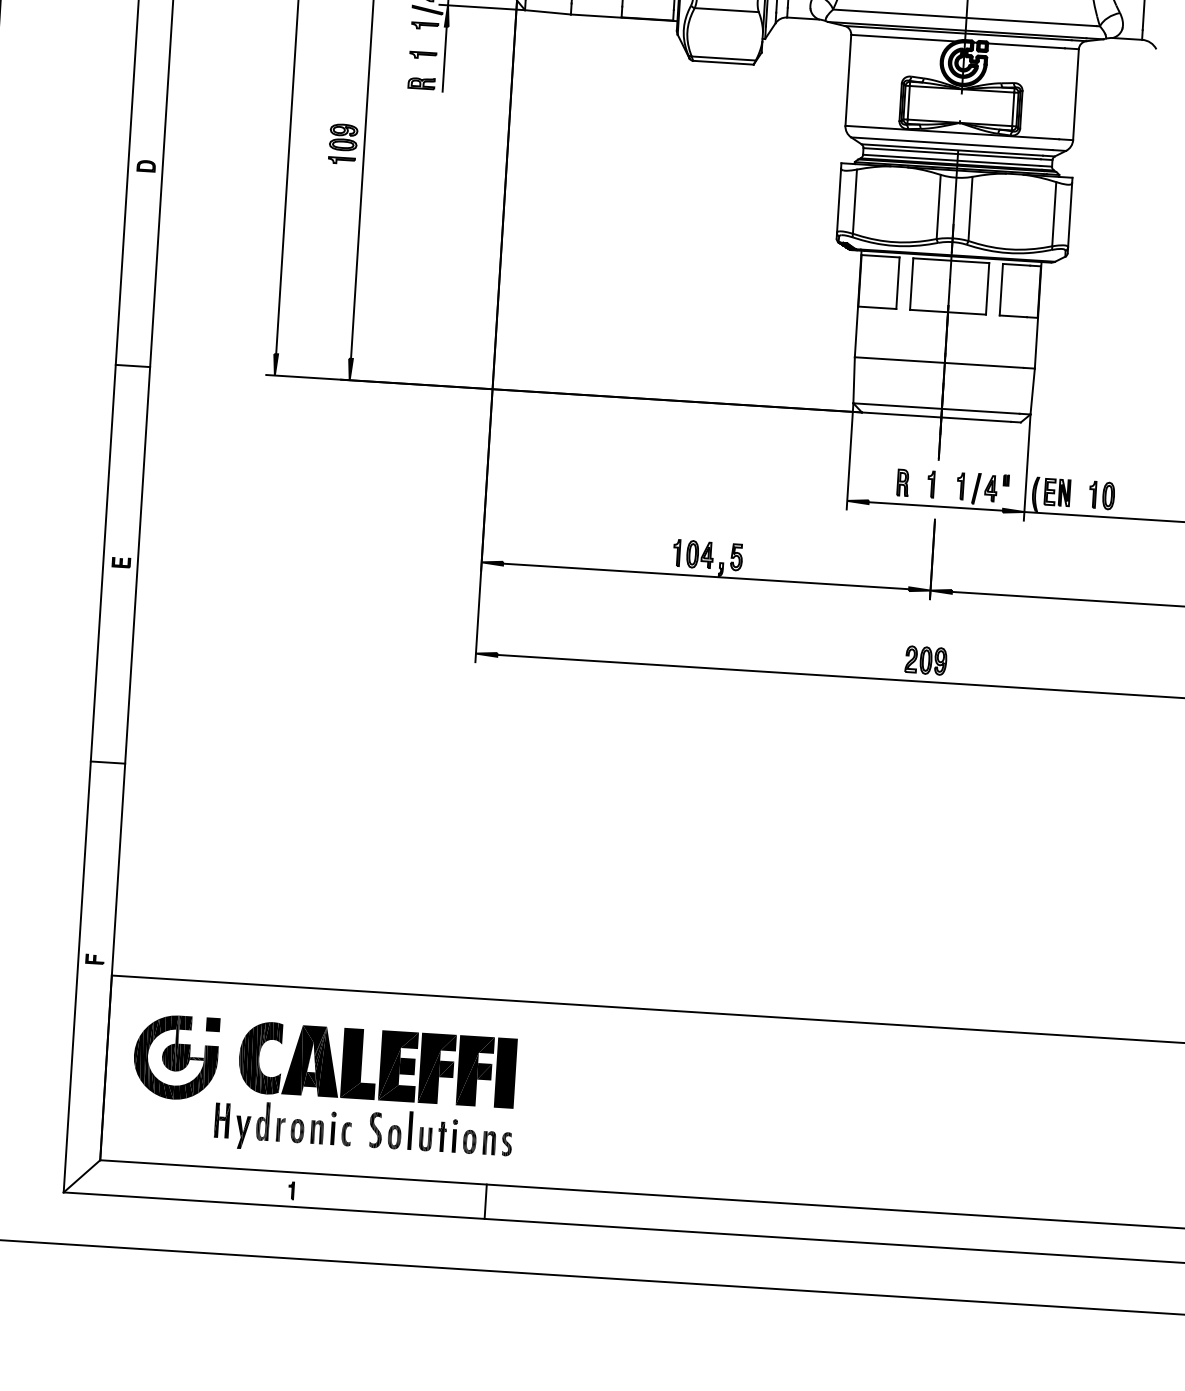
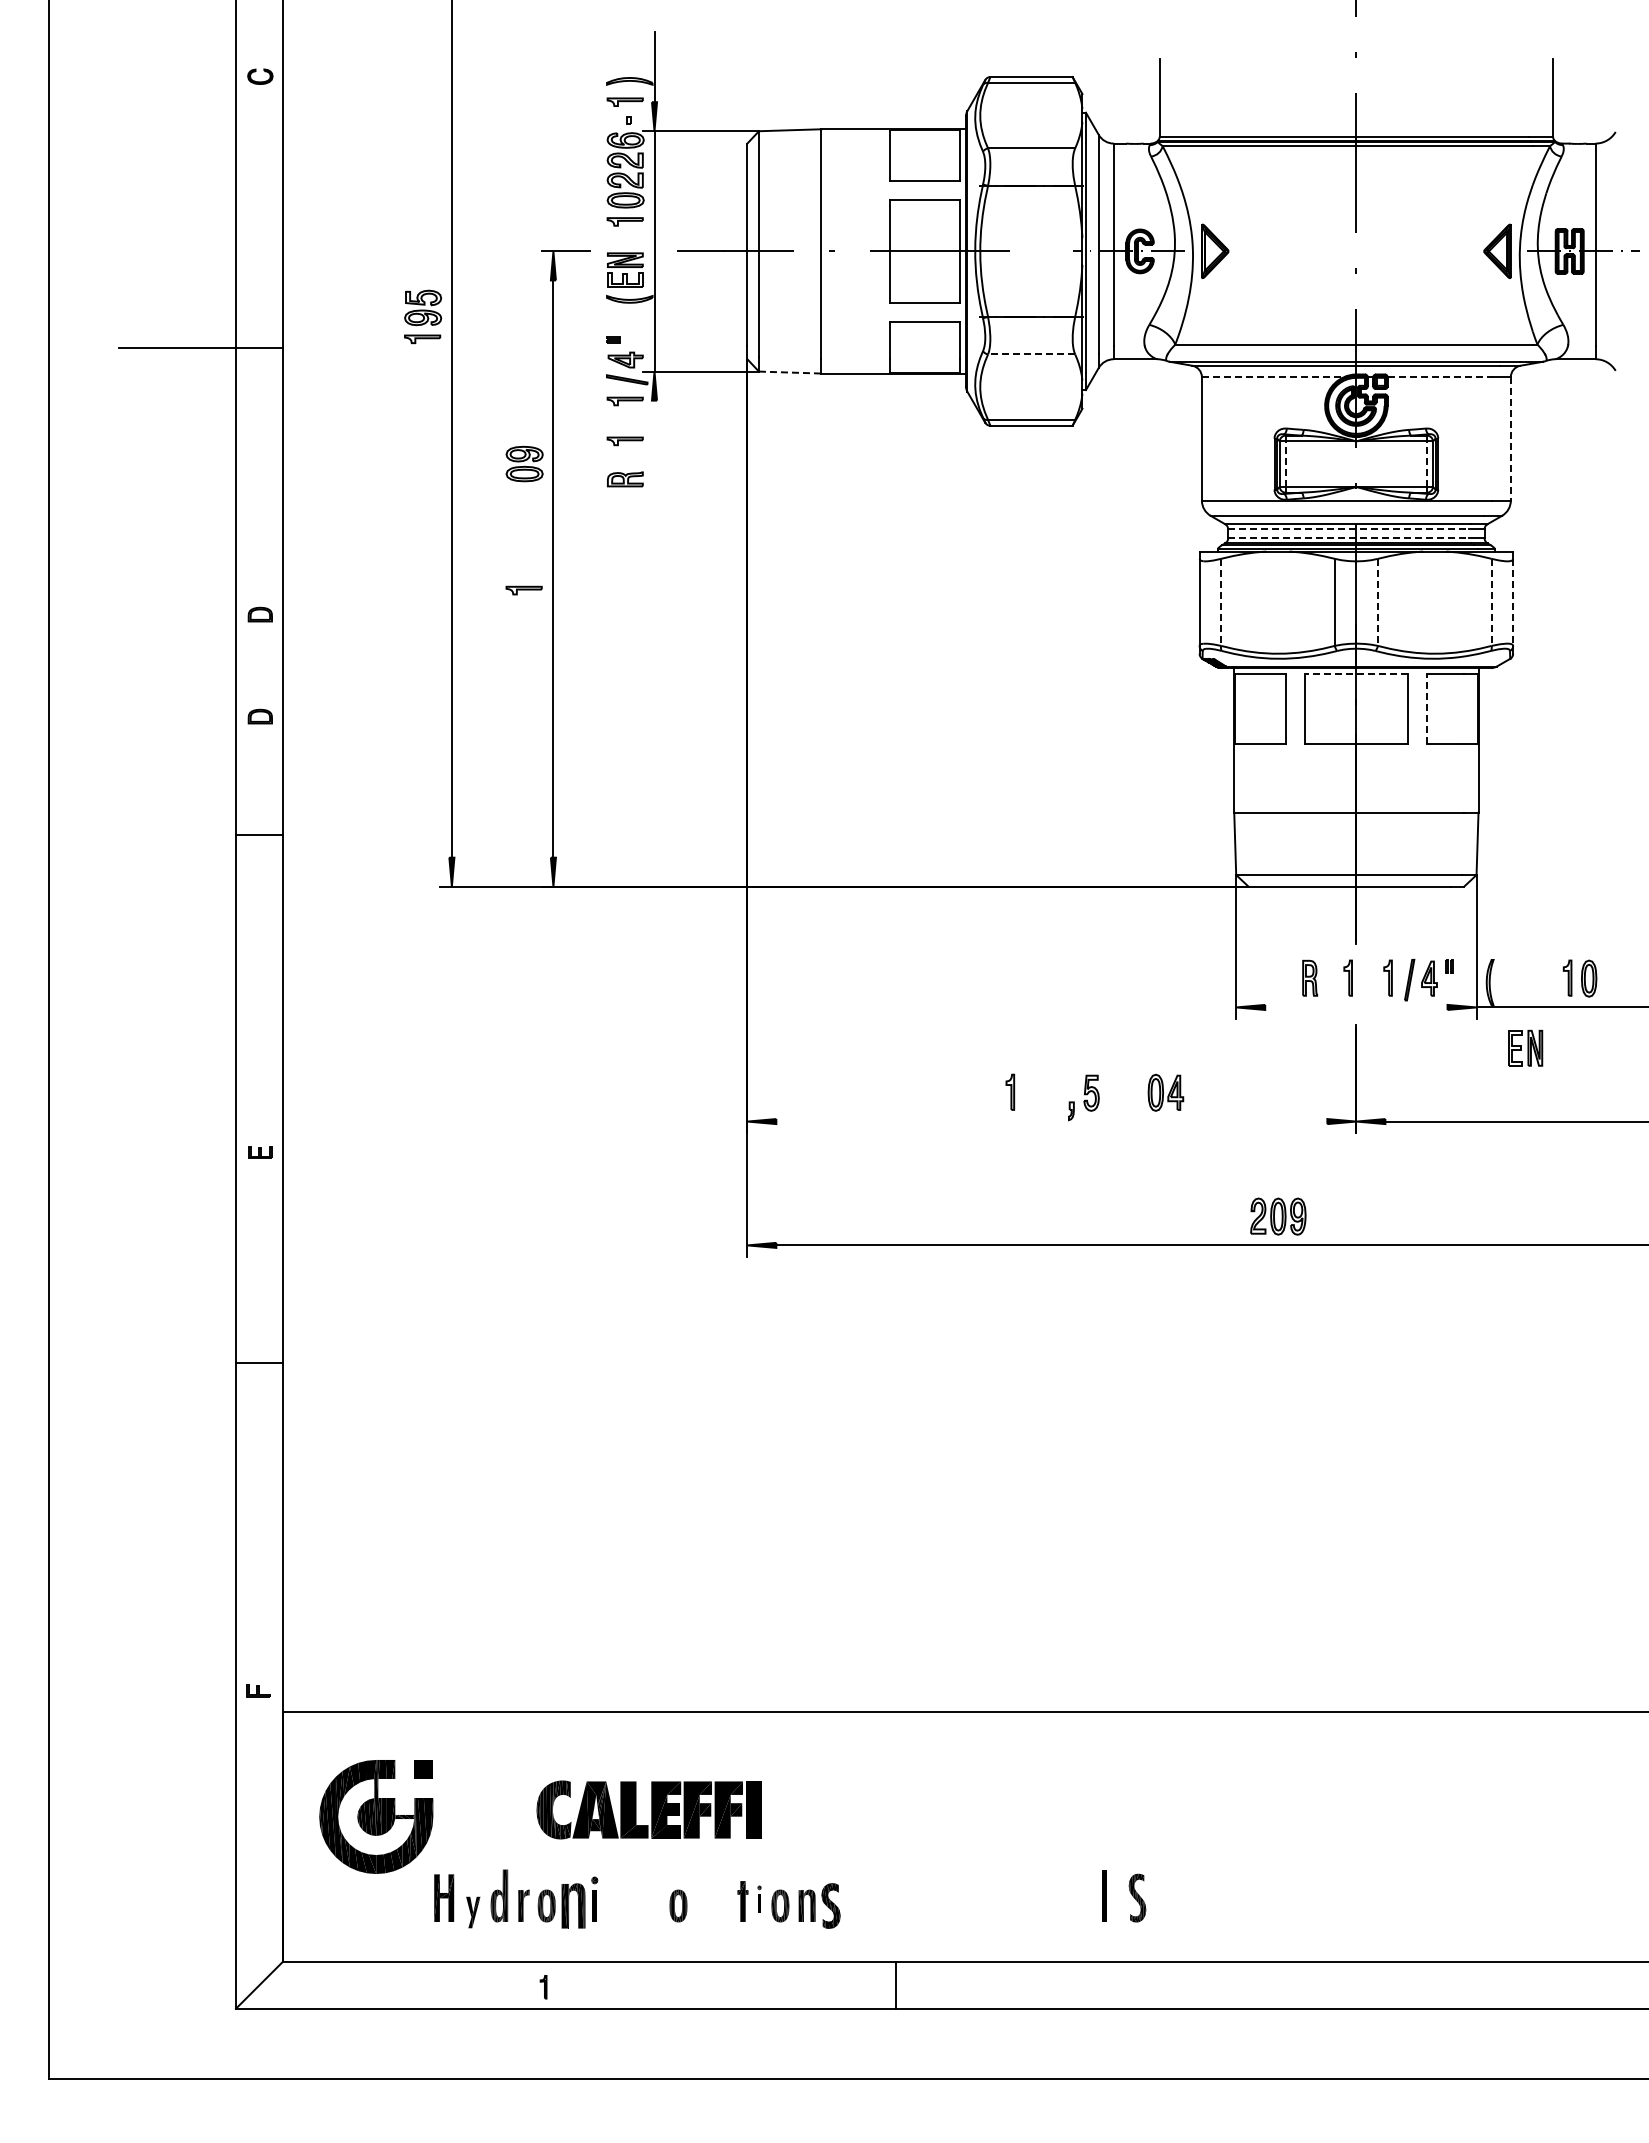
line: (726, 10) -> (1031, 354), solid -> dashed
line: (548, 12) -> (790, 372), solid -> dashed
line: (903, 38) -> (1272, 377), solid -> dashed
line: (1027, 46) -> (1440, 377), solid -> dashed
line: (444, 59) -> (654, 444), removed
line: (1075, 94) -> (1510, 438), solid -> dashed
line: (908, 103) -> (1285, 464), solid -> dashed
line: (1013, 109) -> (1427, 464), solid -> dashed
part: (343, 137) -> (524, 463), moved
line: (952, 153) -> (1349, 529), solid -> dashed
line: (952, 160) -> (1349, 538), solid -> dashed
line: (855, 201) -> (1221, 602), solid -> dashed
line: (970, 209) -> (1377, 602), solid -> dashed
line: (1054, 214) -> (1491, 602), solid -> dashed
line: (1070, 215) -> (1513, 602), solid -> dashed
part: (140, 241) -> (259, 716), added
line: (951, 260) -> (1356, 673), solid -> dashed
line: (1001, 289) -> (1426, 708), solid -> dashed
line: (132, 365) -> (258, 834), moved
part: (1057, 491) -> (1525, 1047), moved
line: (935, 506) -> (1356, 1007), removed
part: (699, 554) -> (1165, 1092), moved
line: (705, 576) -> (1051, 1121), removed
part: (926, 660) -> (1278, 1216), moved
line: (107, 762) -> (258, 1363), moved
part: (376, 1064) -> (648, 1809), size x0.6
part: (375, 1129) -> (1137, 1897), moved
line: (410, 1130) -> (1104, 1895), moved
part: (317, 1131) -> (573, 1905), size x1.4
part: (243, 1132) -> (473, 1912), size x0.7
part: (345, 1133) -> (612, 1905), removed
part: (454, 1135) -> (759, 1898), size x0.6
part: (425, 1139) -> (720, 1906), removed
part: (506, 1143) -> (830, 1905), size x1.4
line: (485, 1201) -> (896, 1985), moved

